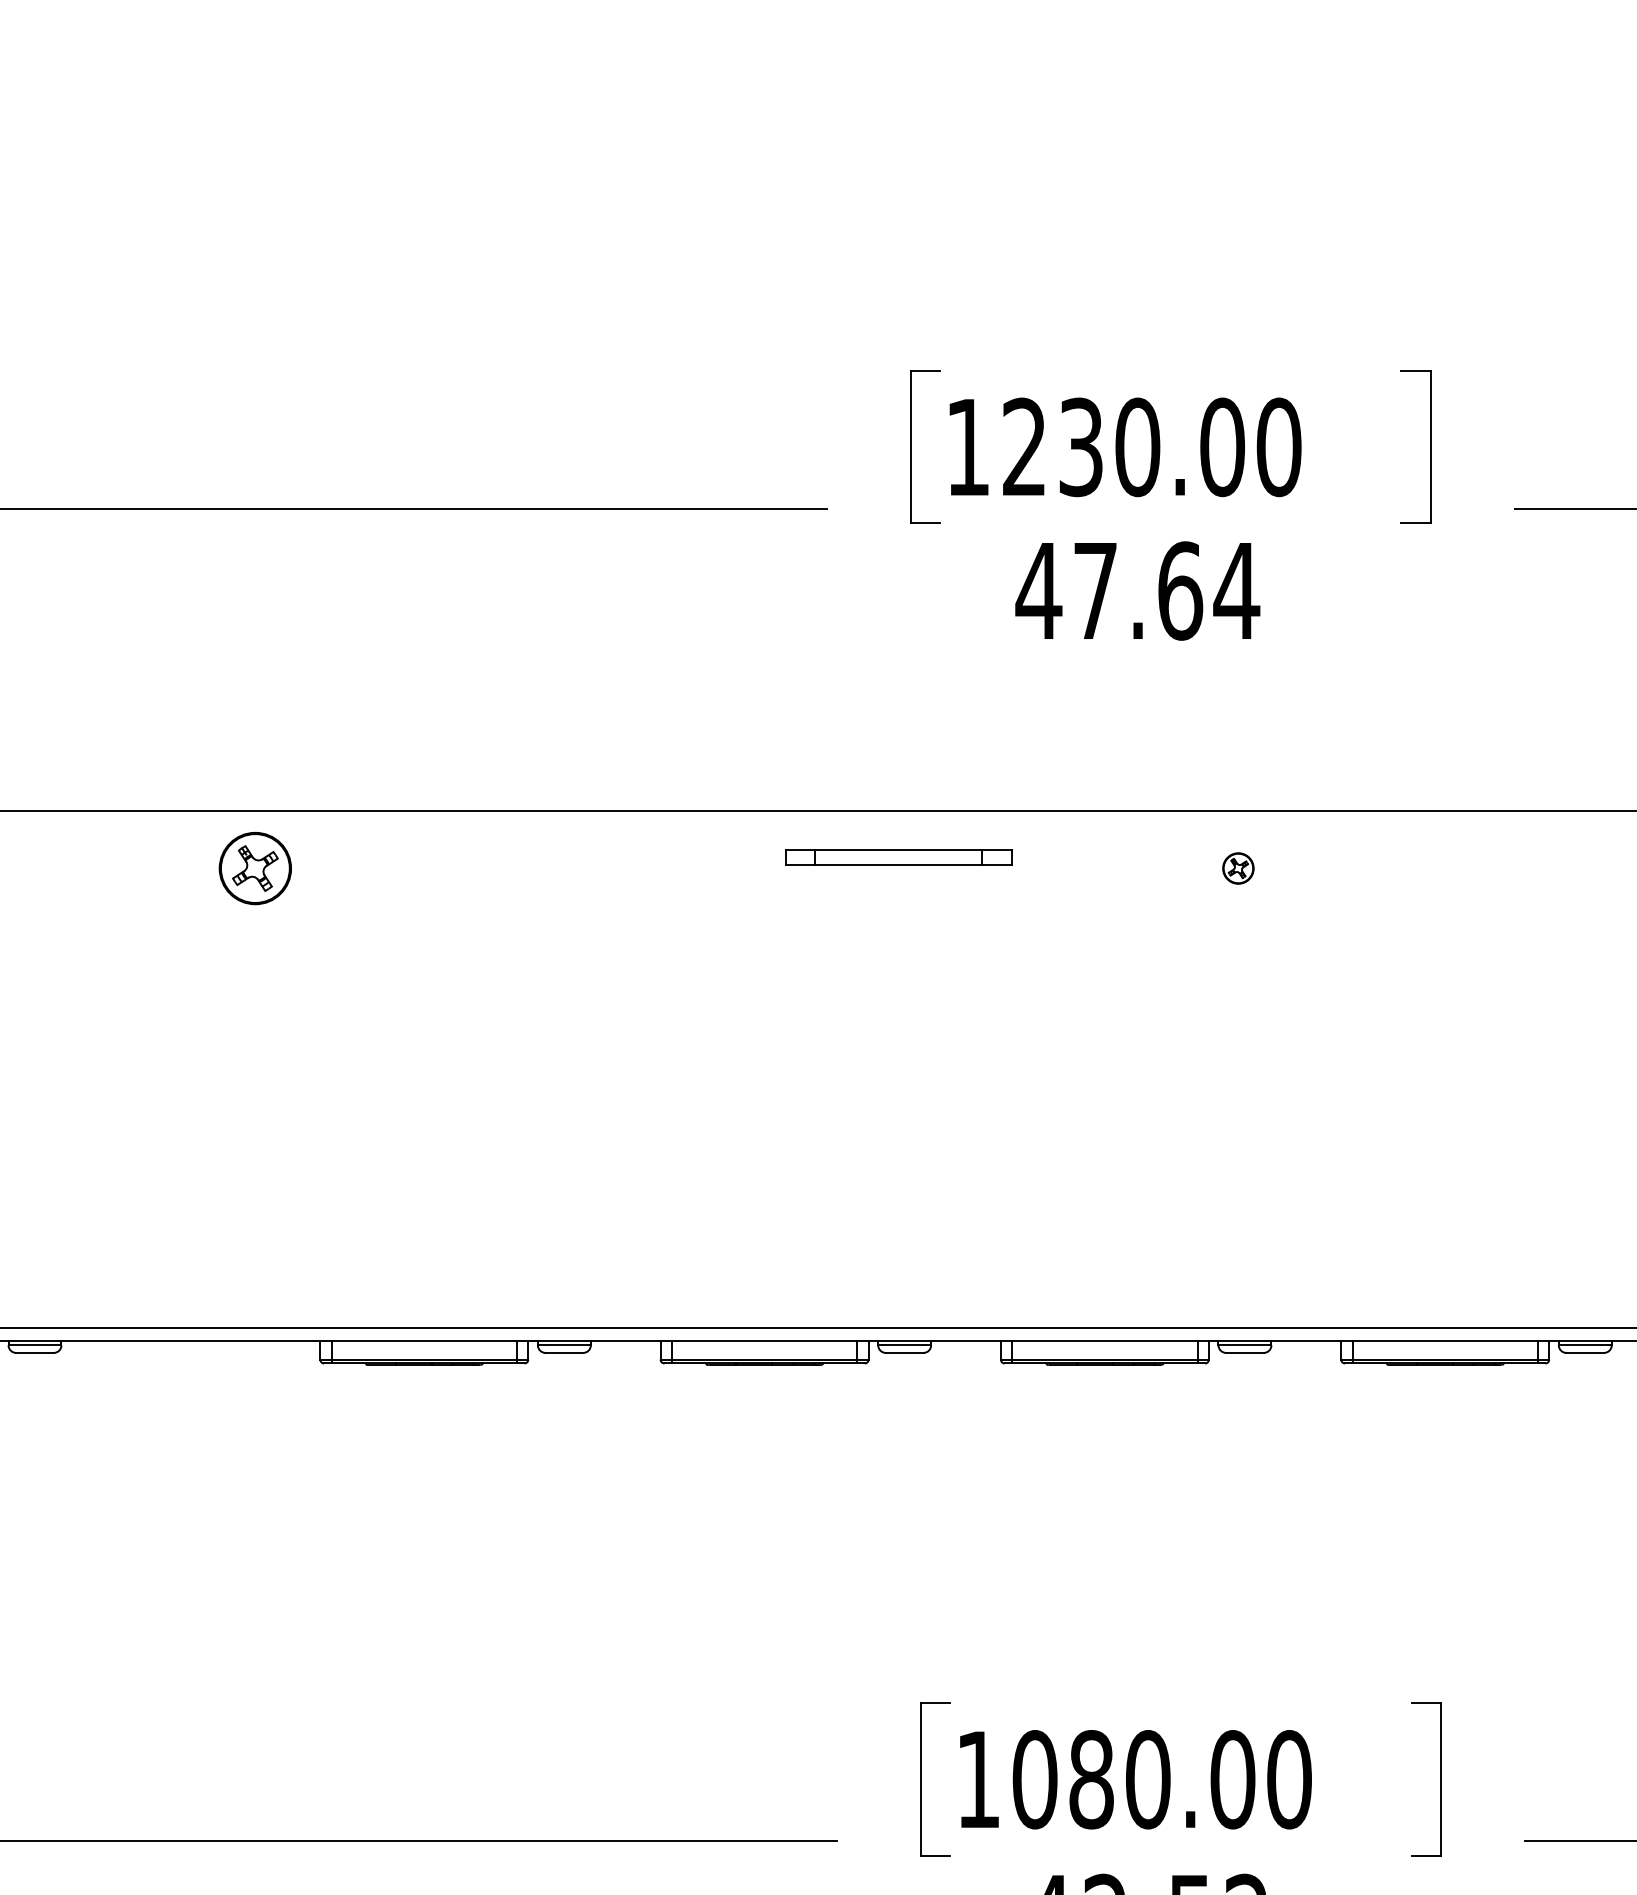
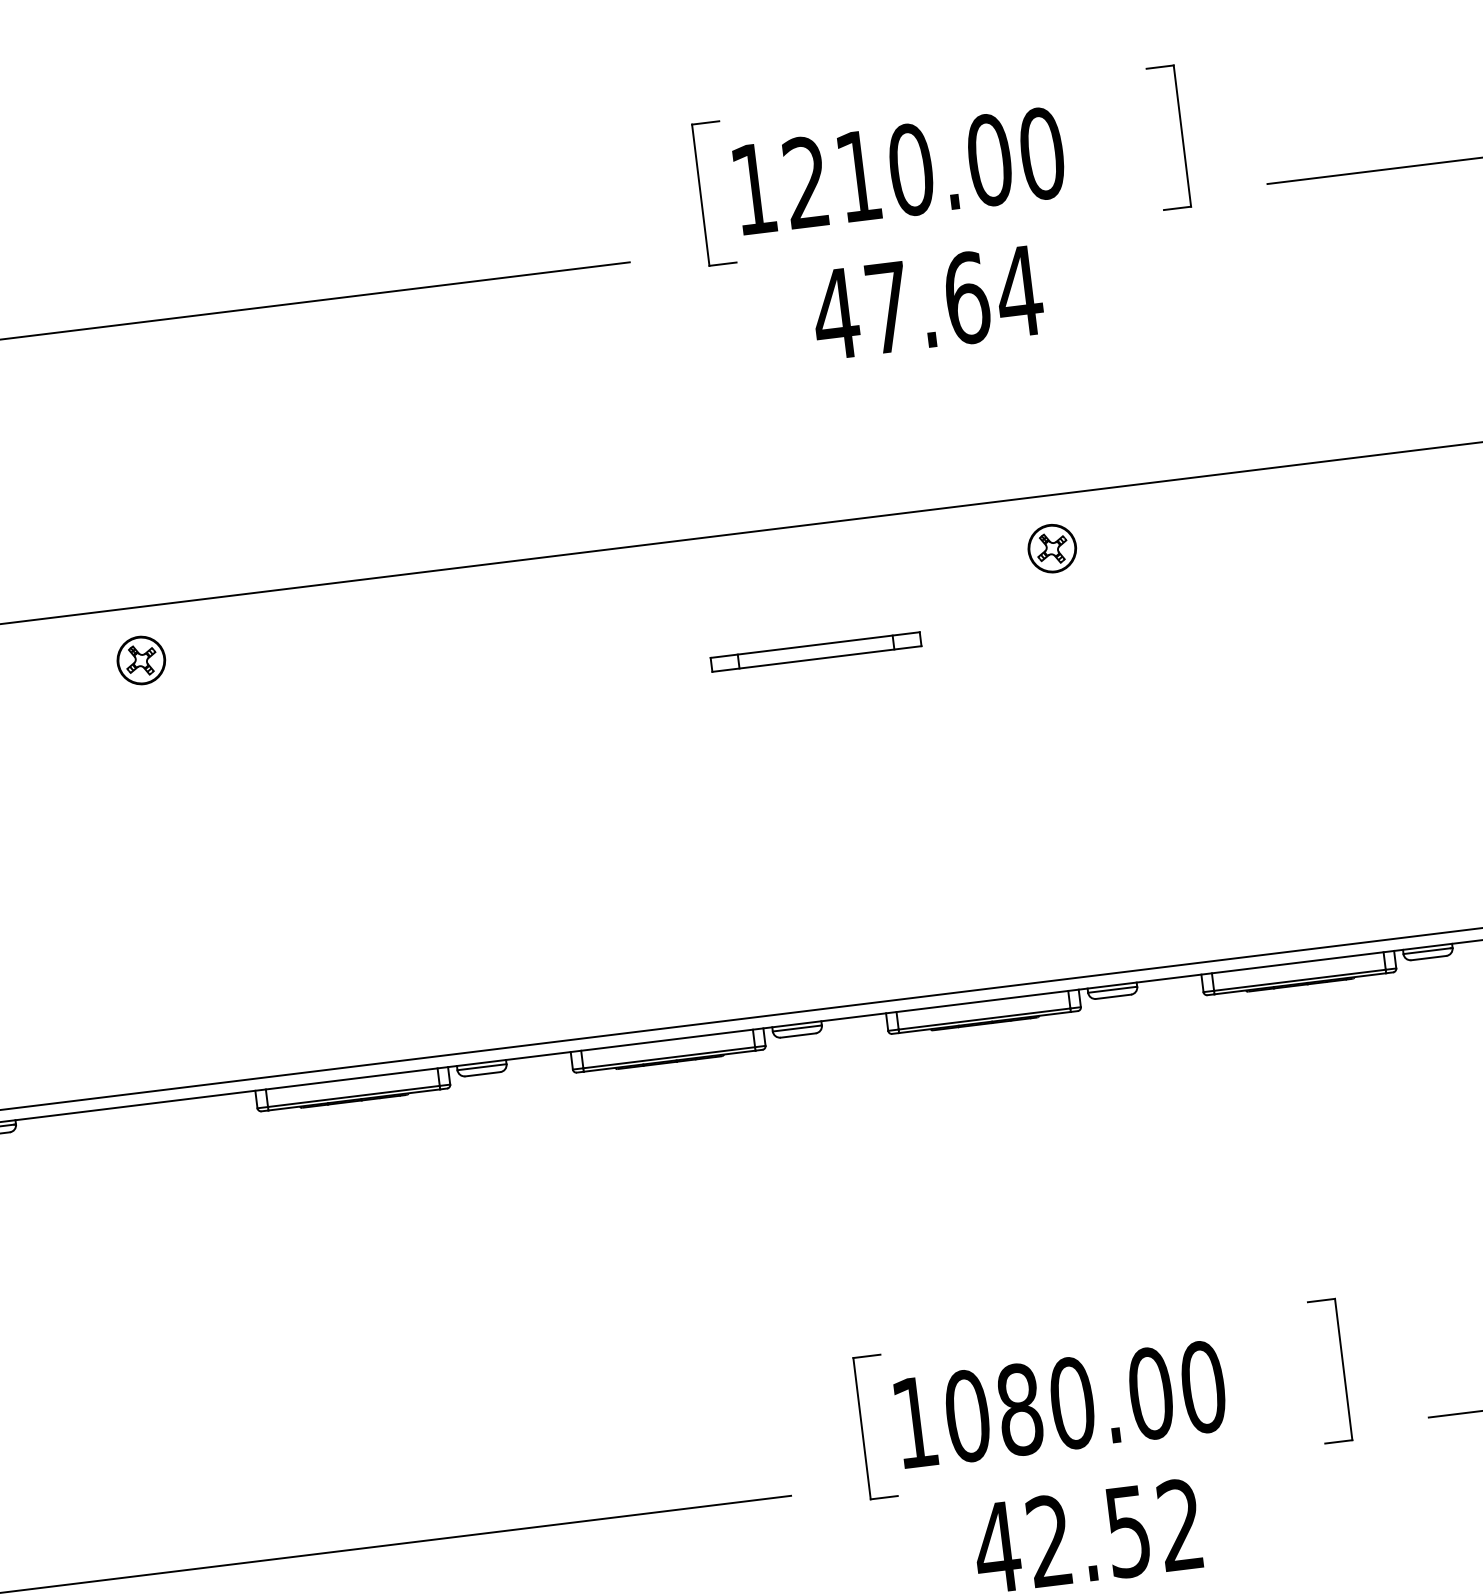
text: (1080, 447) -> (858, 176), 1230.00 -> 1210.00
part: (898, 857) -> (815, 651), moved
part: (254, 868) -> (140, 660), size x0.71
part: (1238, 868) -> (1052, 548), size x1.67

